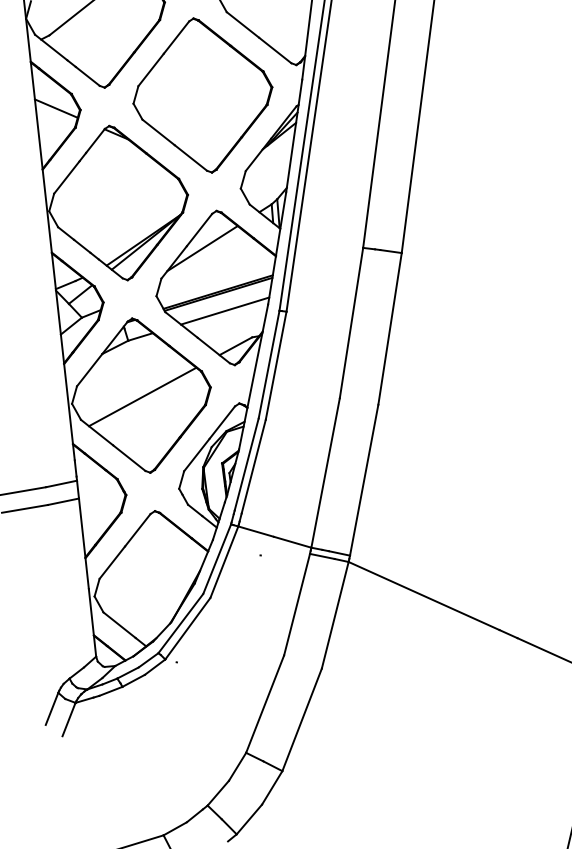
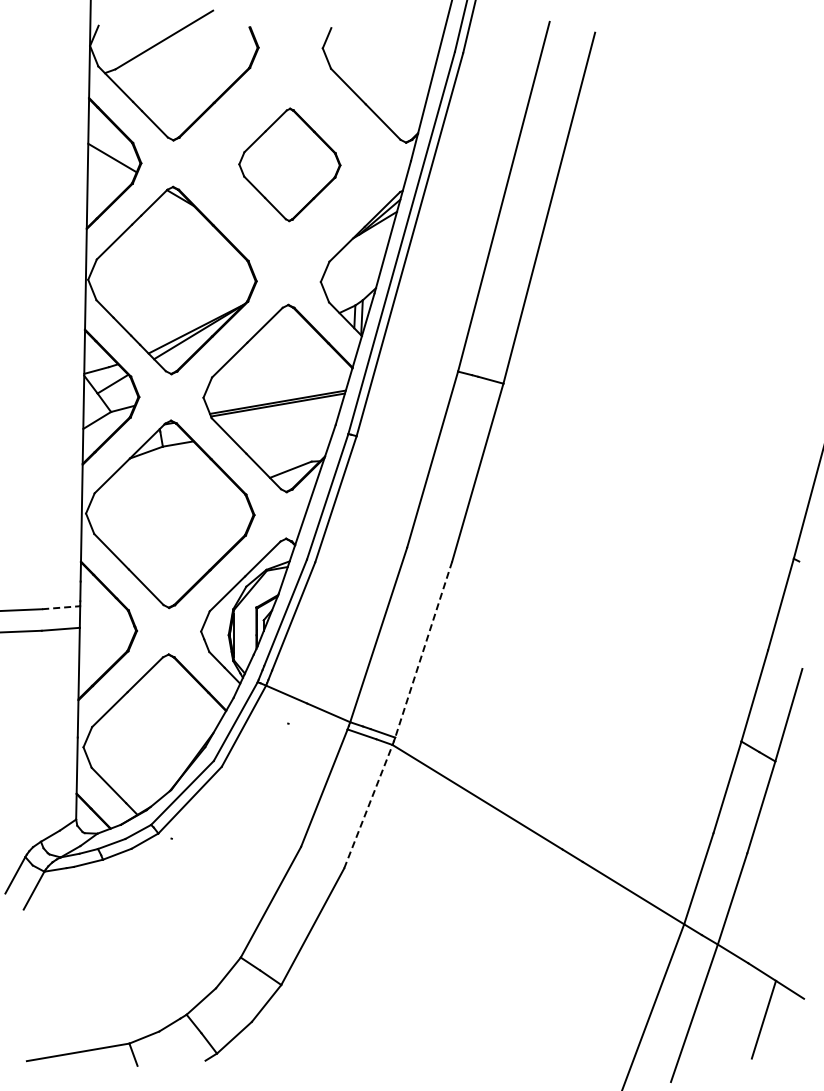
part: (202, 95) -> (289, 164), size x0.6
line: (202, 248) -> (265, 347), removed
line: (225, 310) -> (283, 425), removed
line: (142, 396) -> (171, 515), removed
line: (364, 480) -> (423, 649), solid -> dashed
line: (61, 483) -> (61, 607), solid -> dashed
line: (335, 615) -> (368, 806), solid -> dashed

